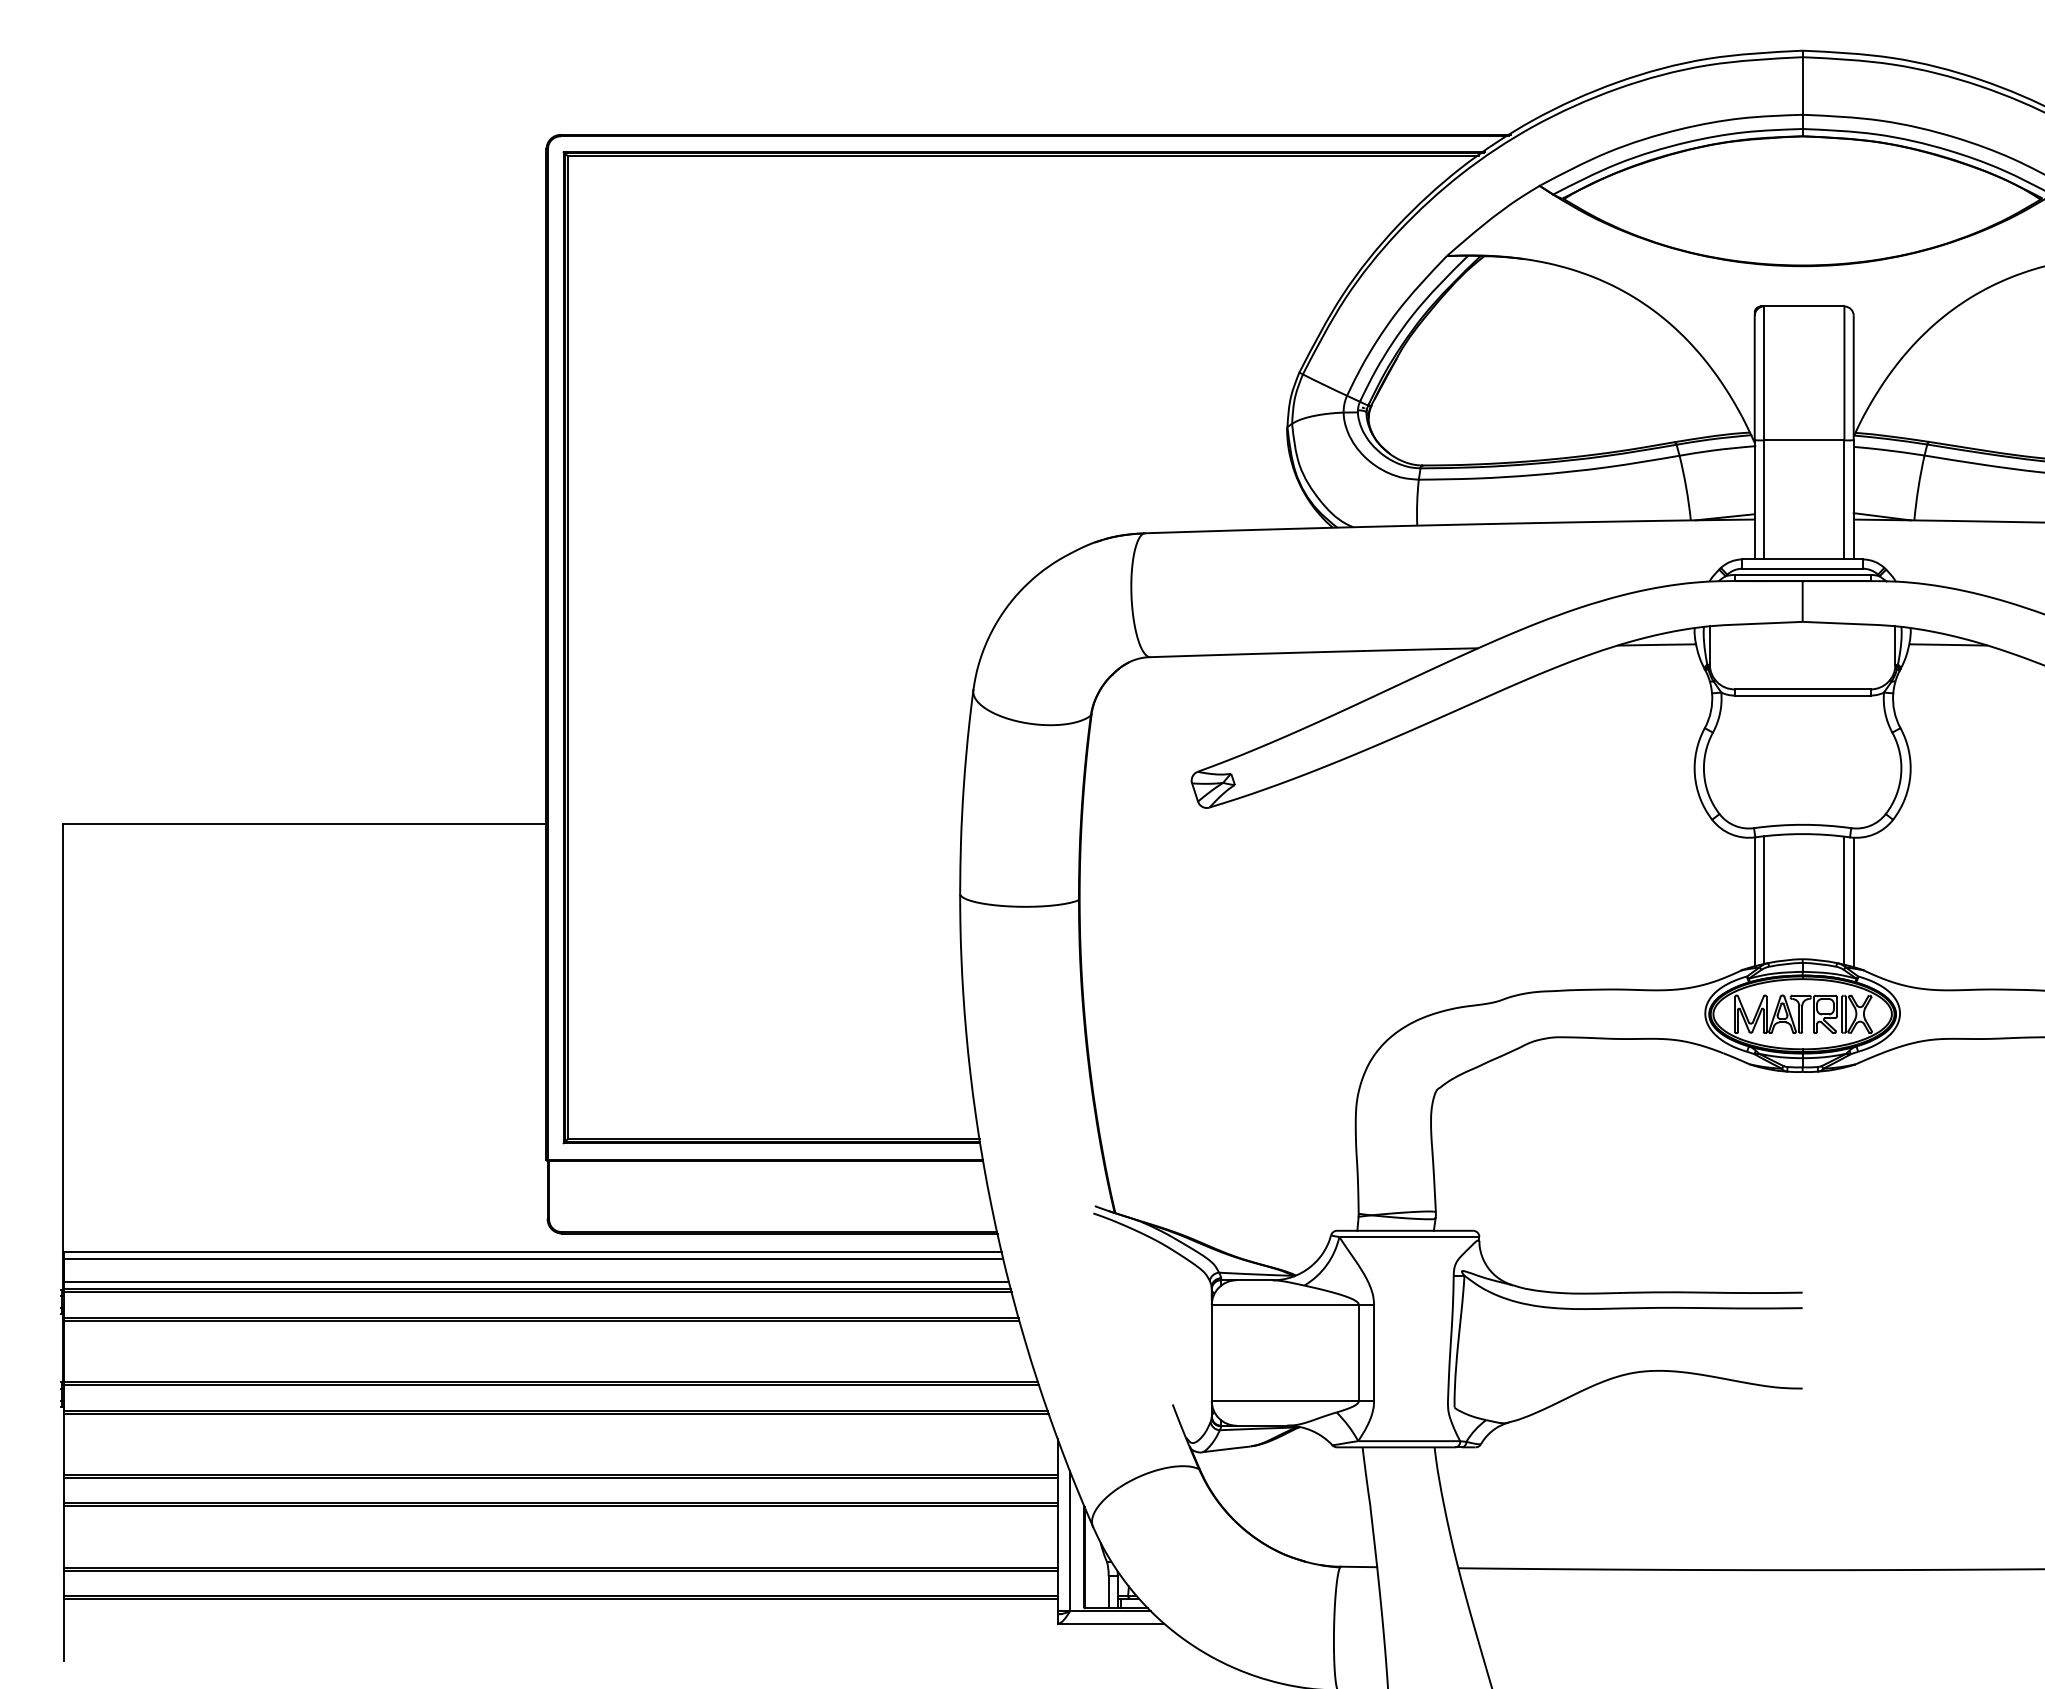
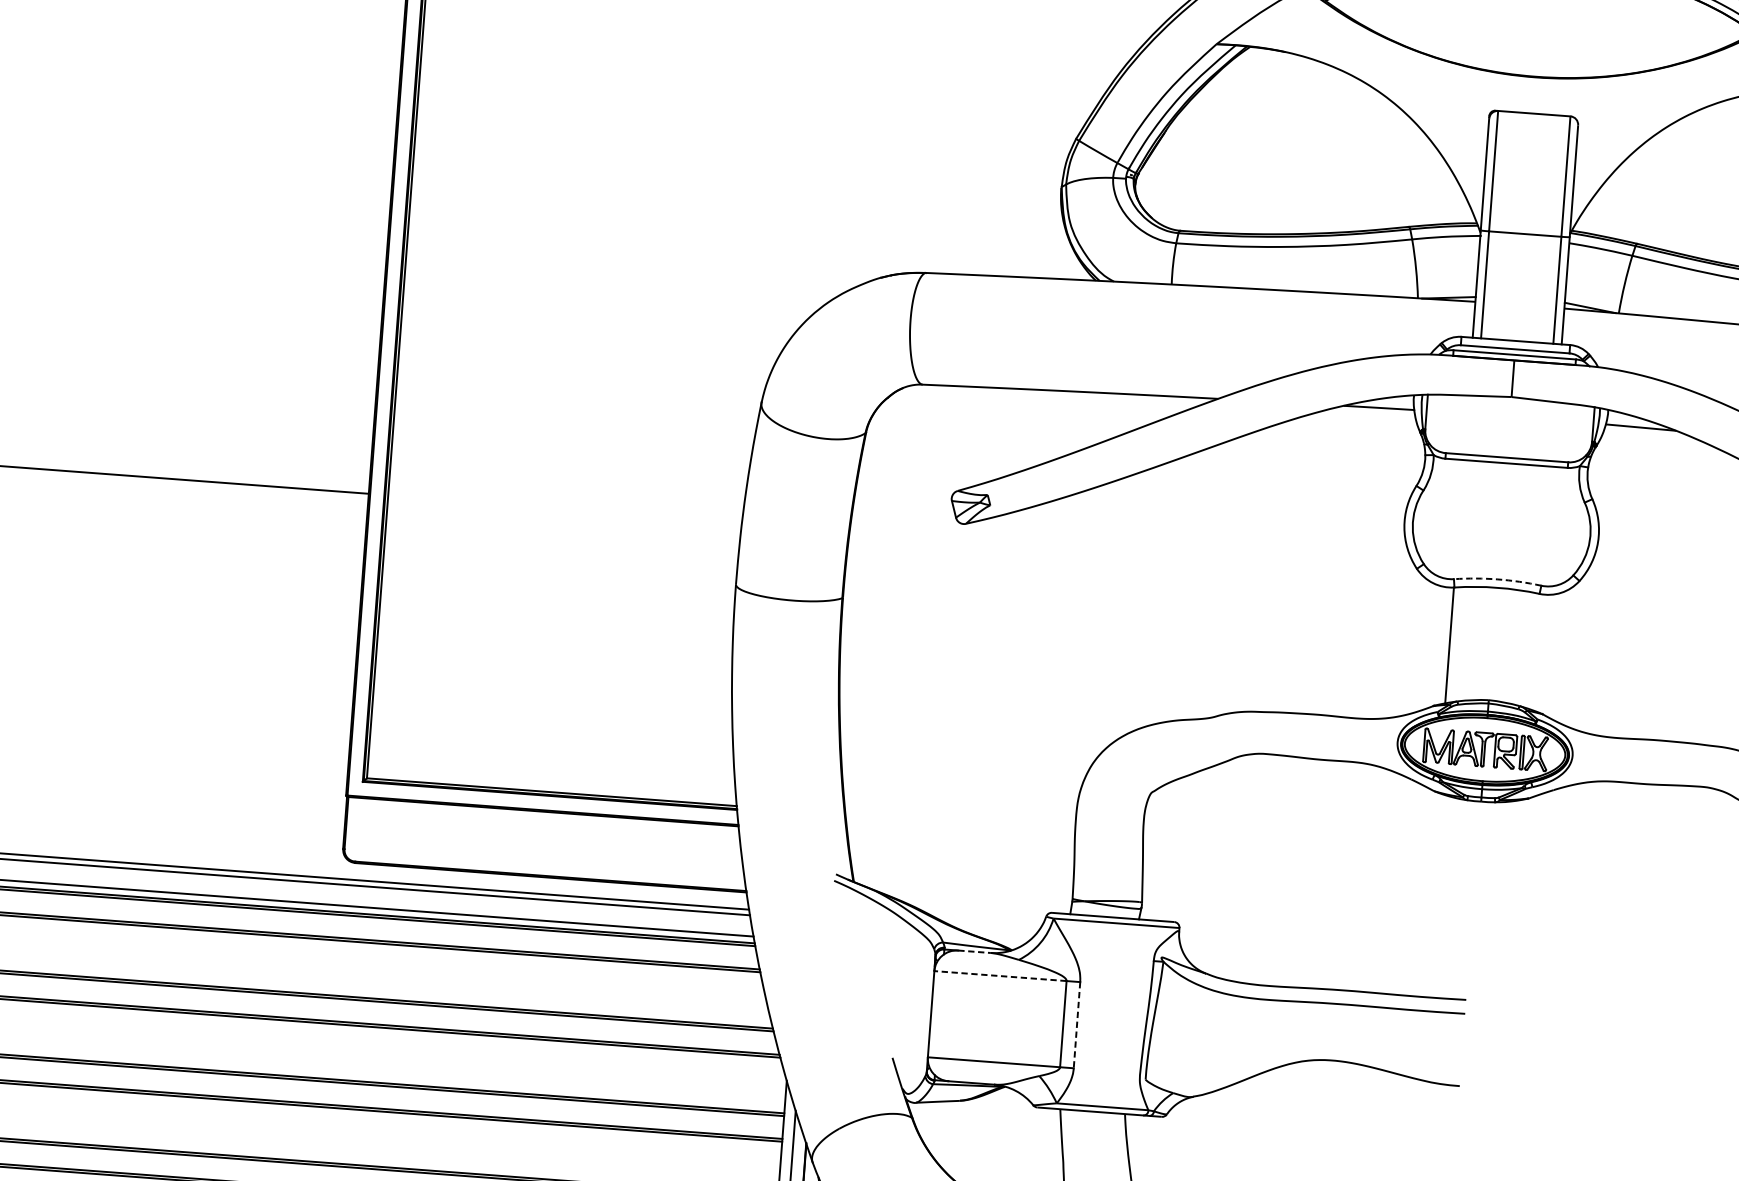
arc: (1802, 824) -> (1497, 579), solid -> dashed
line: (1764, 900) -> (1458, 644), removed
line: (1844, 900) -> (1530, 650), removed
line: (1853, 902) -> (1538, 652), removed
line: (1255, 1280) -> (975, 952), solid -> dashed
line: (1285, 1305) -> (1000, 976), solid -> dashed
line: (1374, 1352) -> (1077, 1024), solid -> dashed

